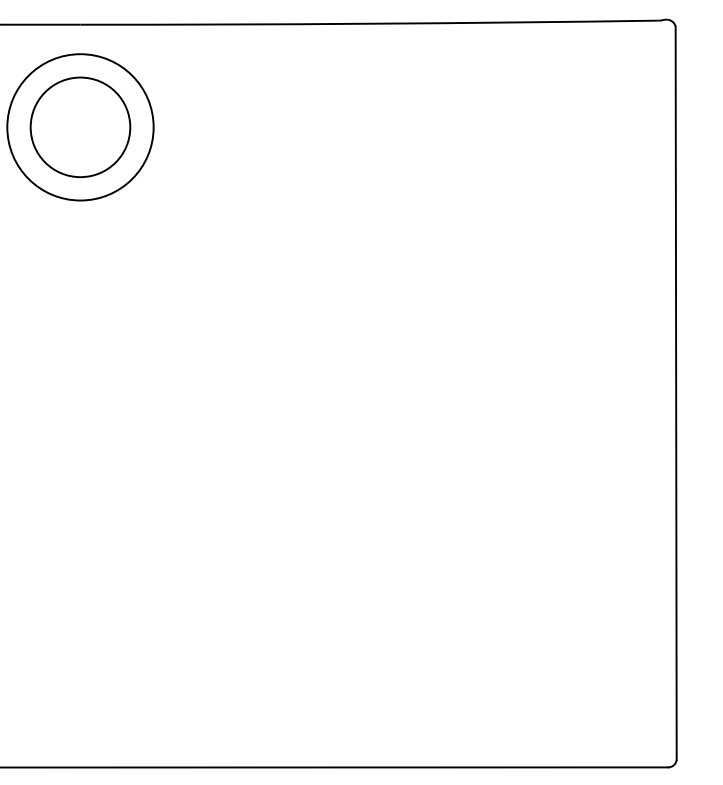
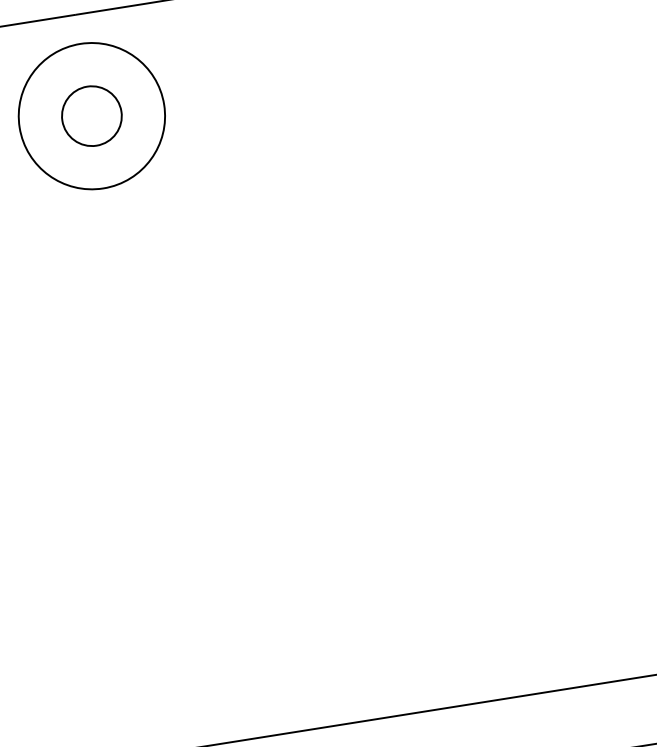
circle: (80, 127) -> (91, 116), size x0.6

